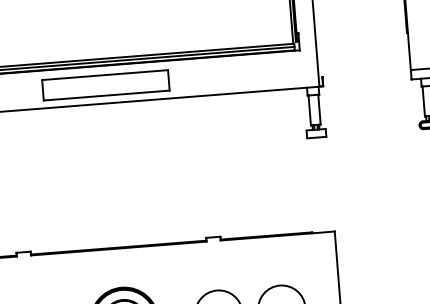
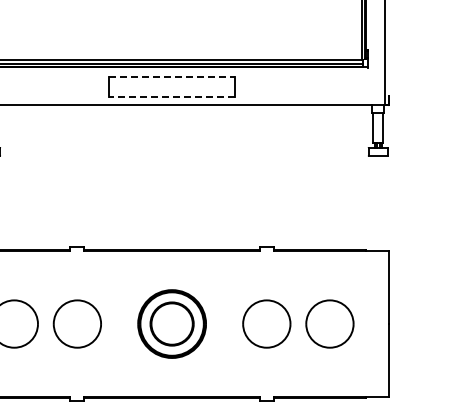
line: (105, 74) -> (172, 76), solid -> dashed
line: (106, 95) -> (171, 97), solid -> dashed

